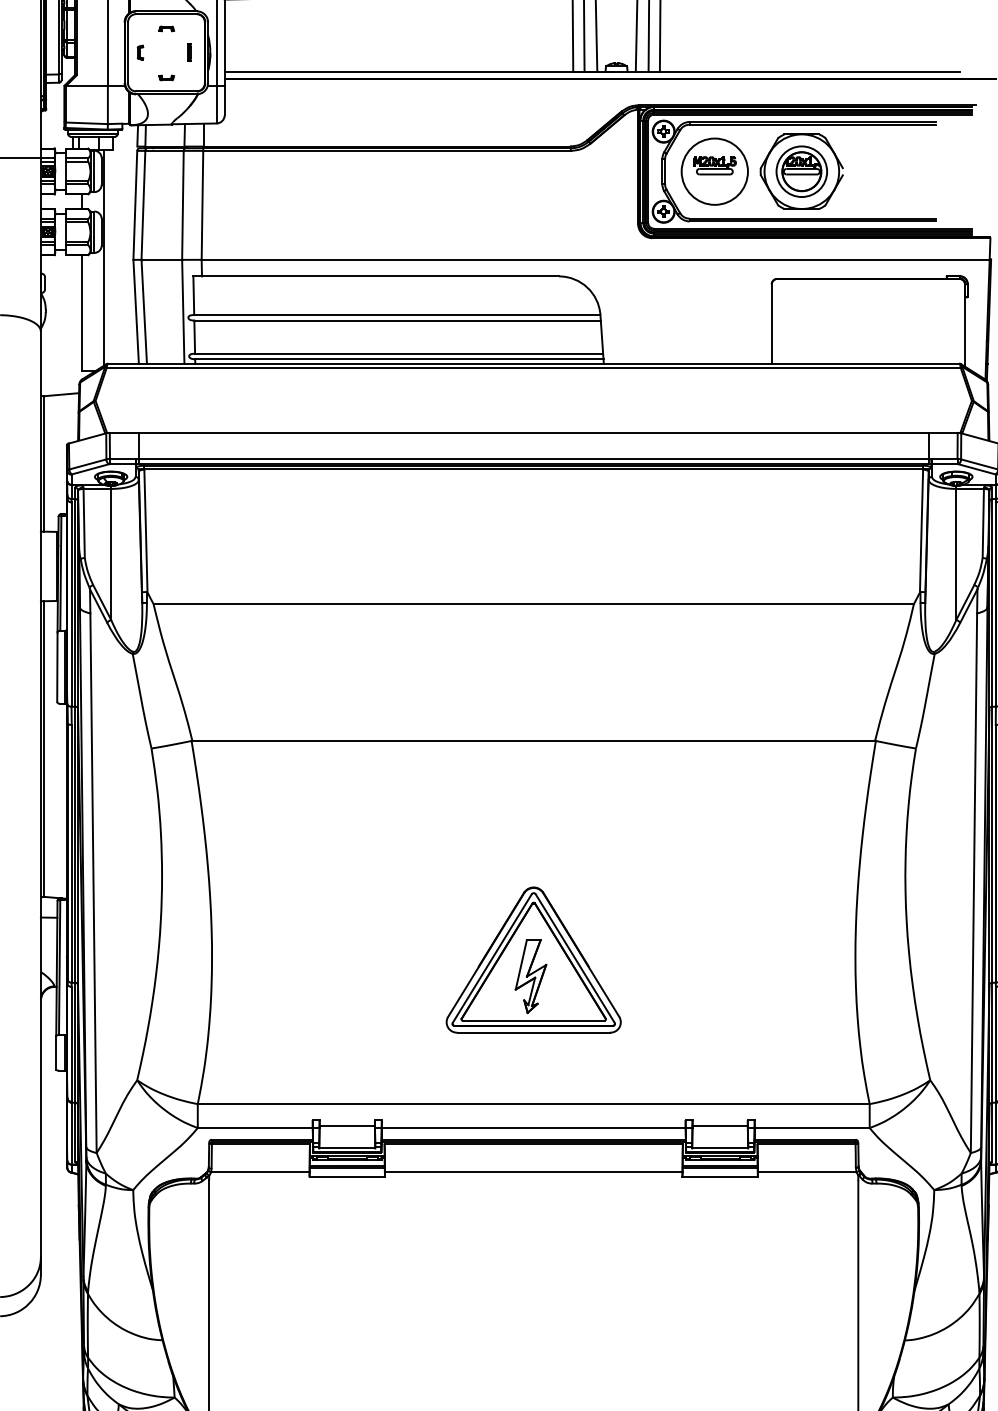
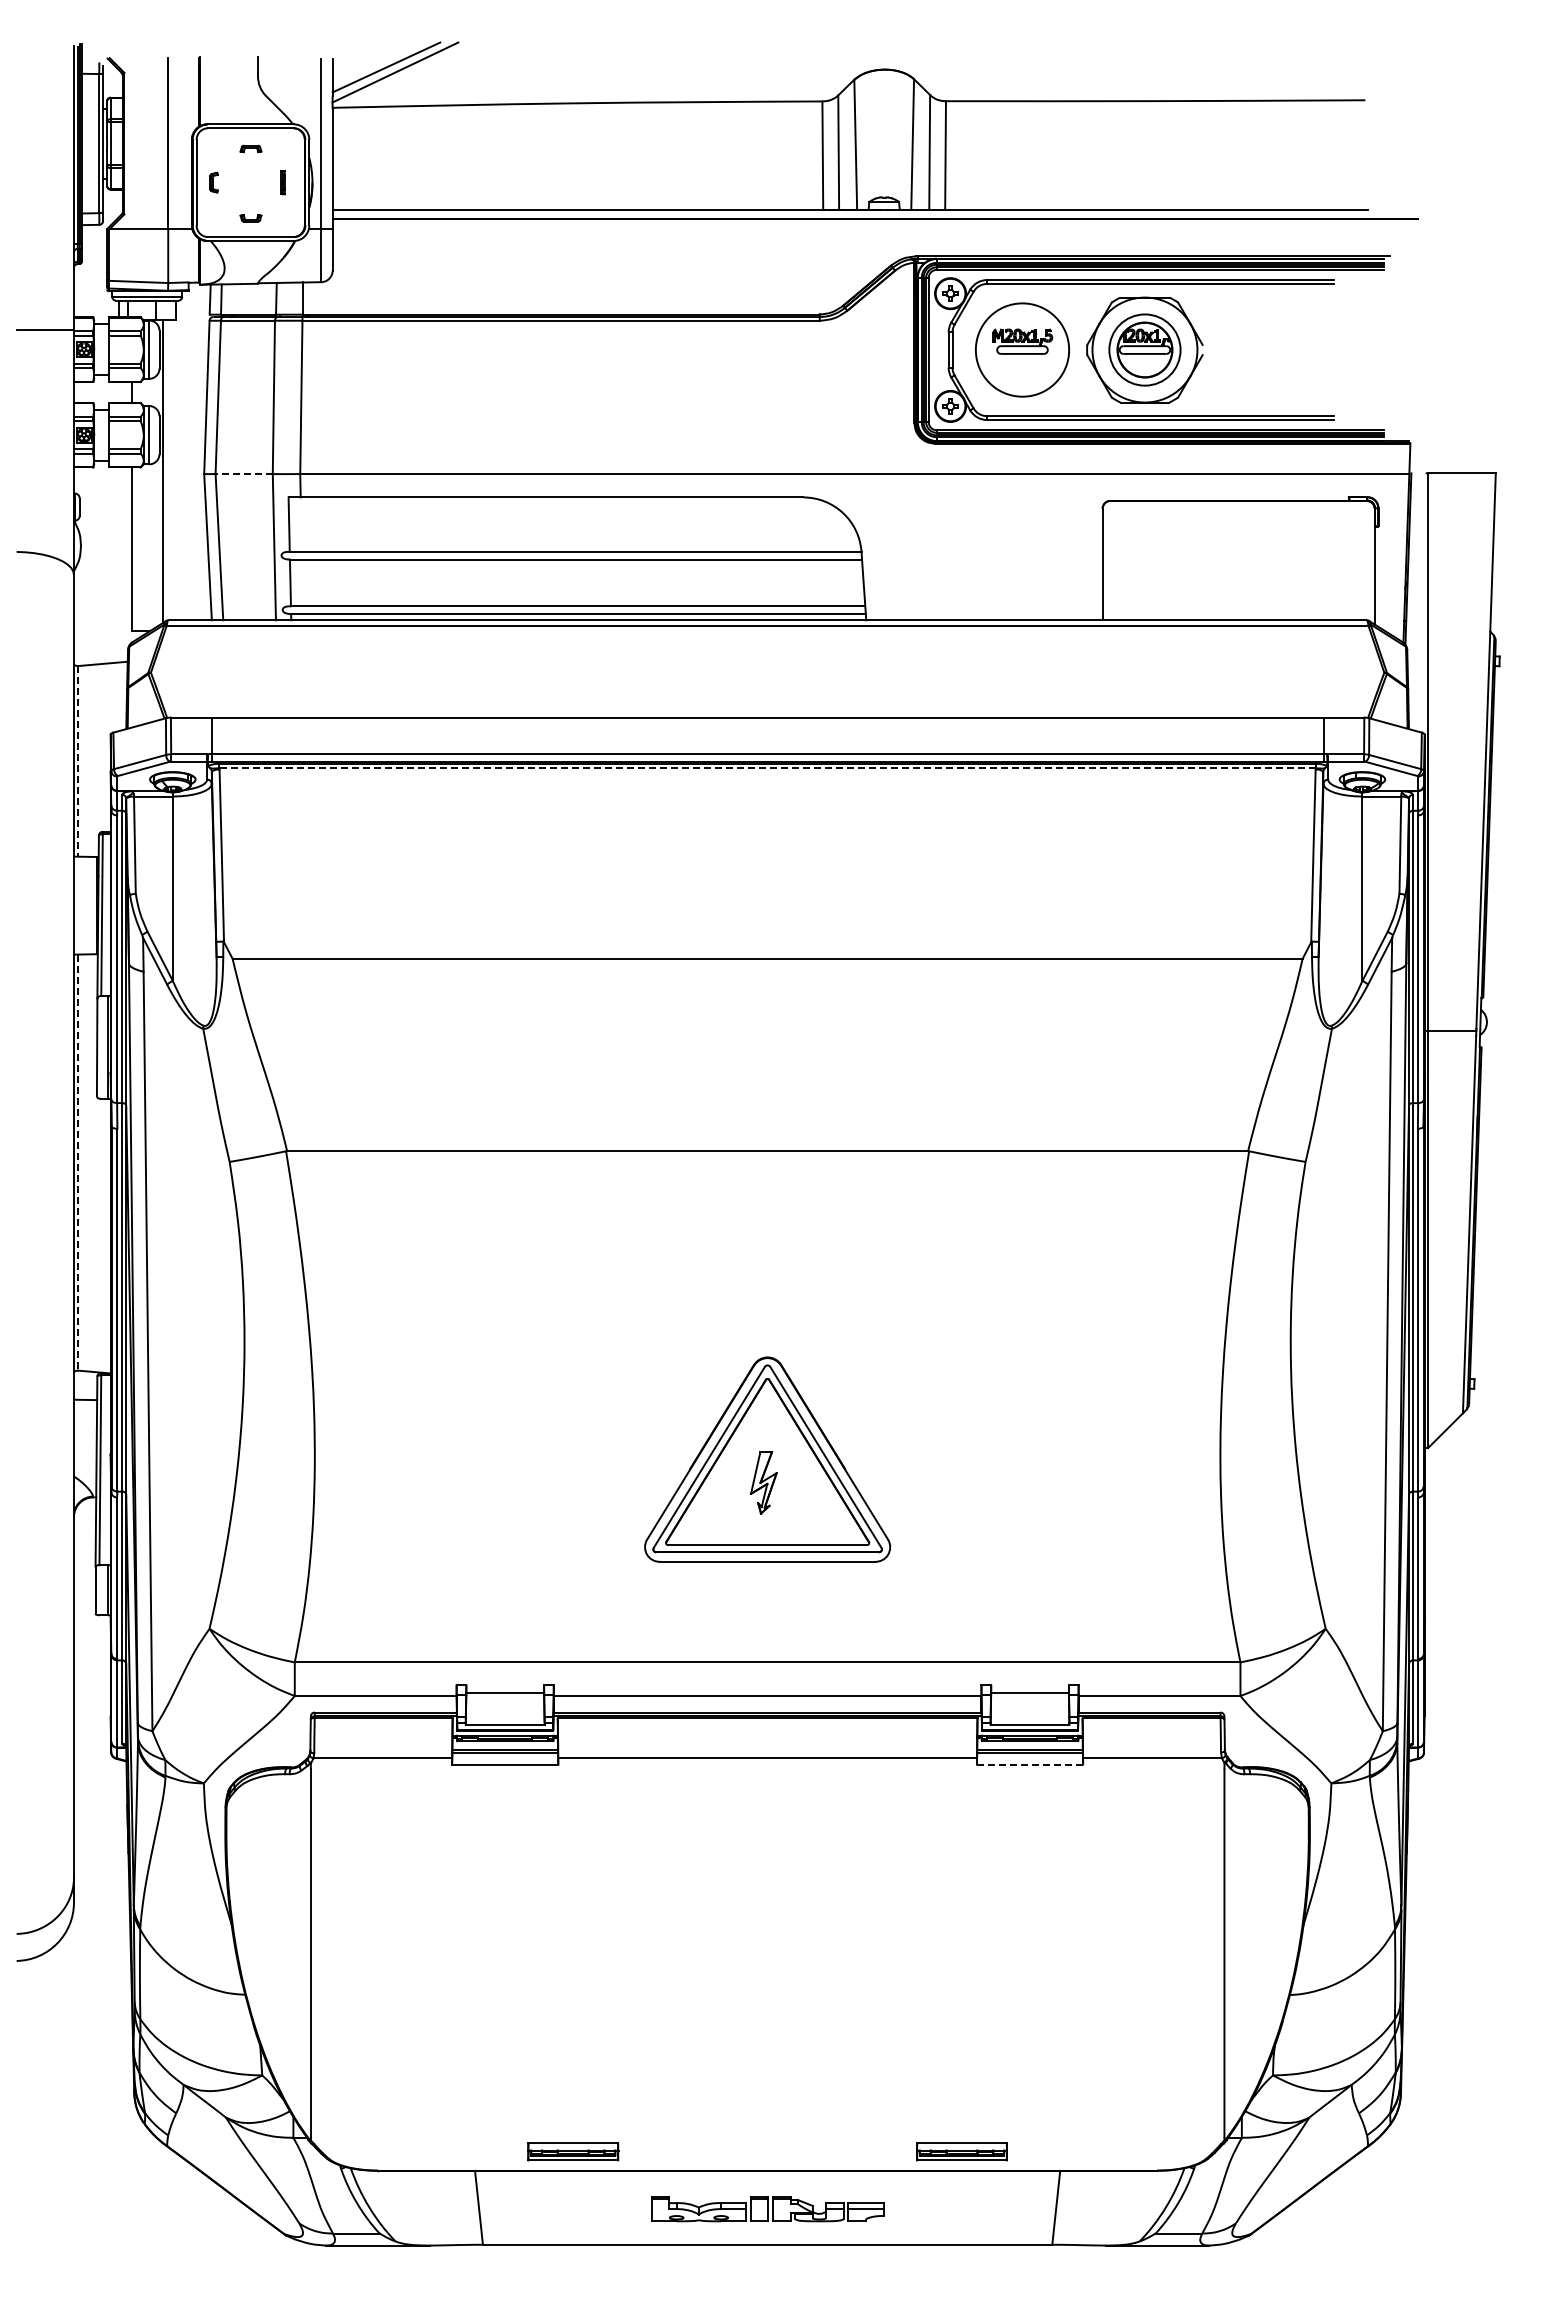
line: (162, 260) -> (244, 474), solid -> dashed
line: (44, 464) -> (78, 761), solid -> dashed
line: (533, 469) -> (767, 768), solid -> dashed
line: (44, 749) -> (78, 1163), solid -> dashed
part: (530, 976) -> (763, 1482), size x0.6
line: (720, 1176) -> (1030, 1764), solid -> dashed

